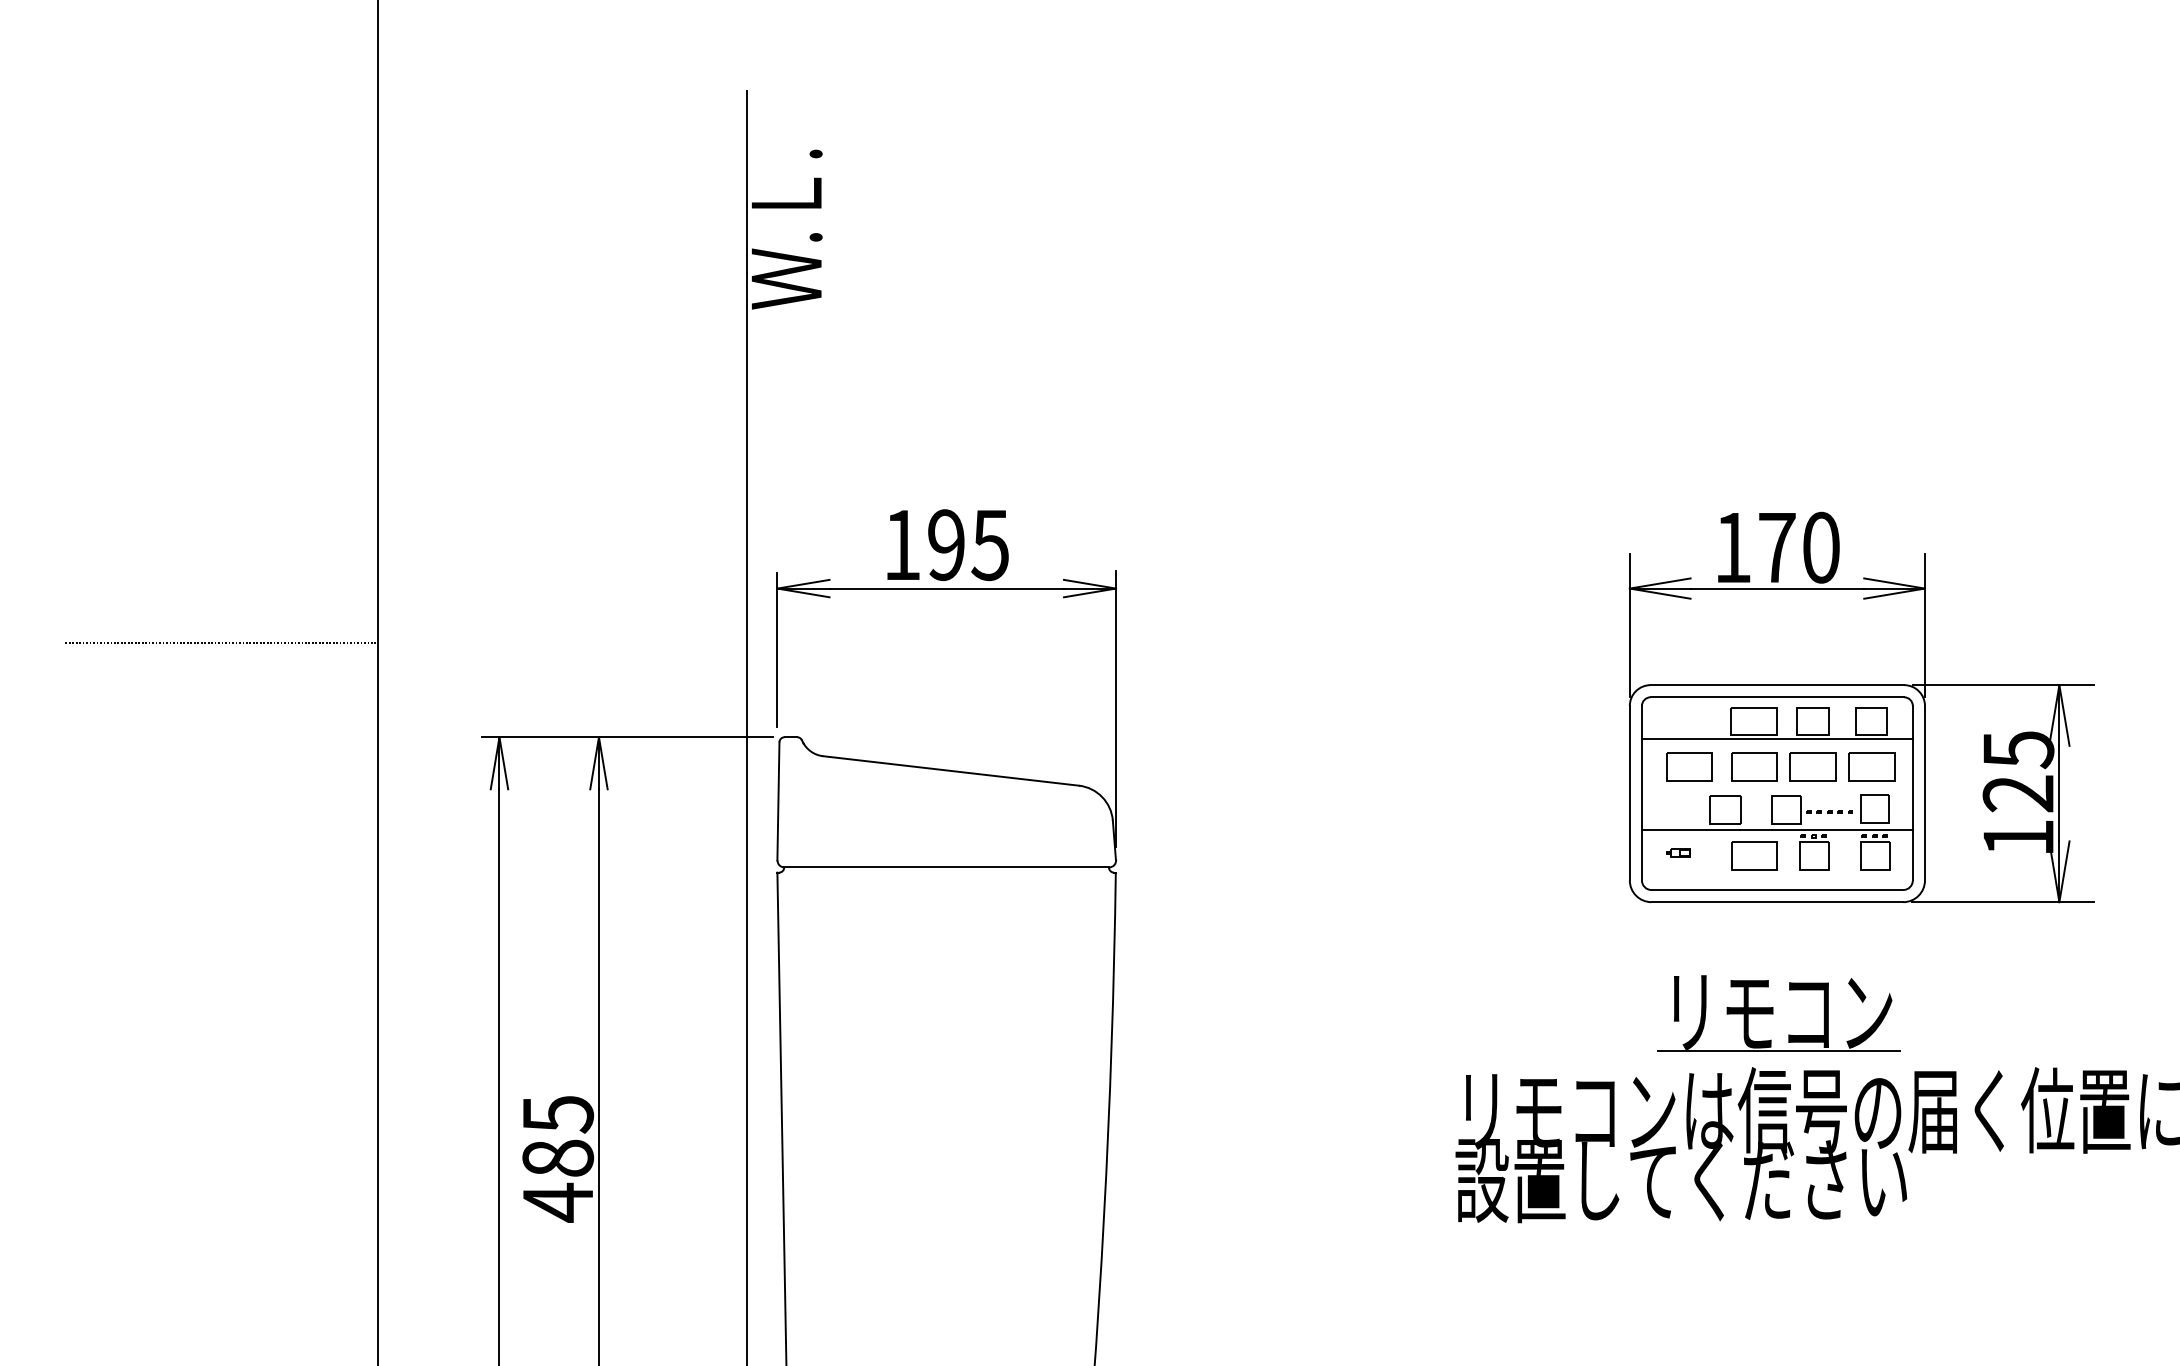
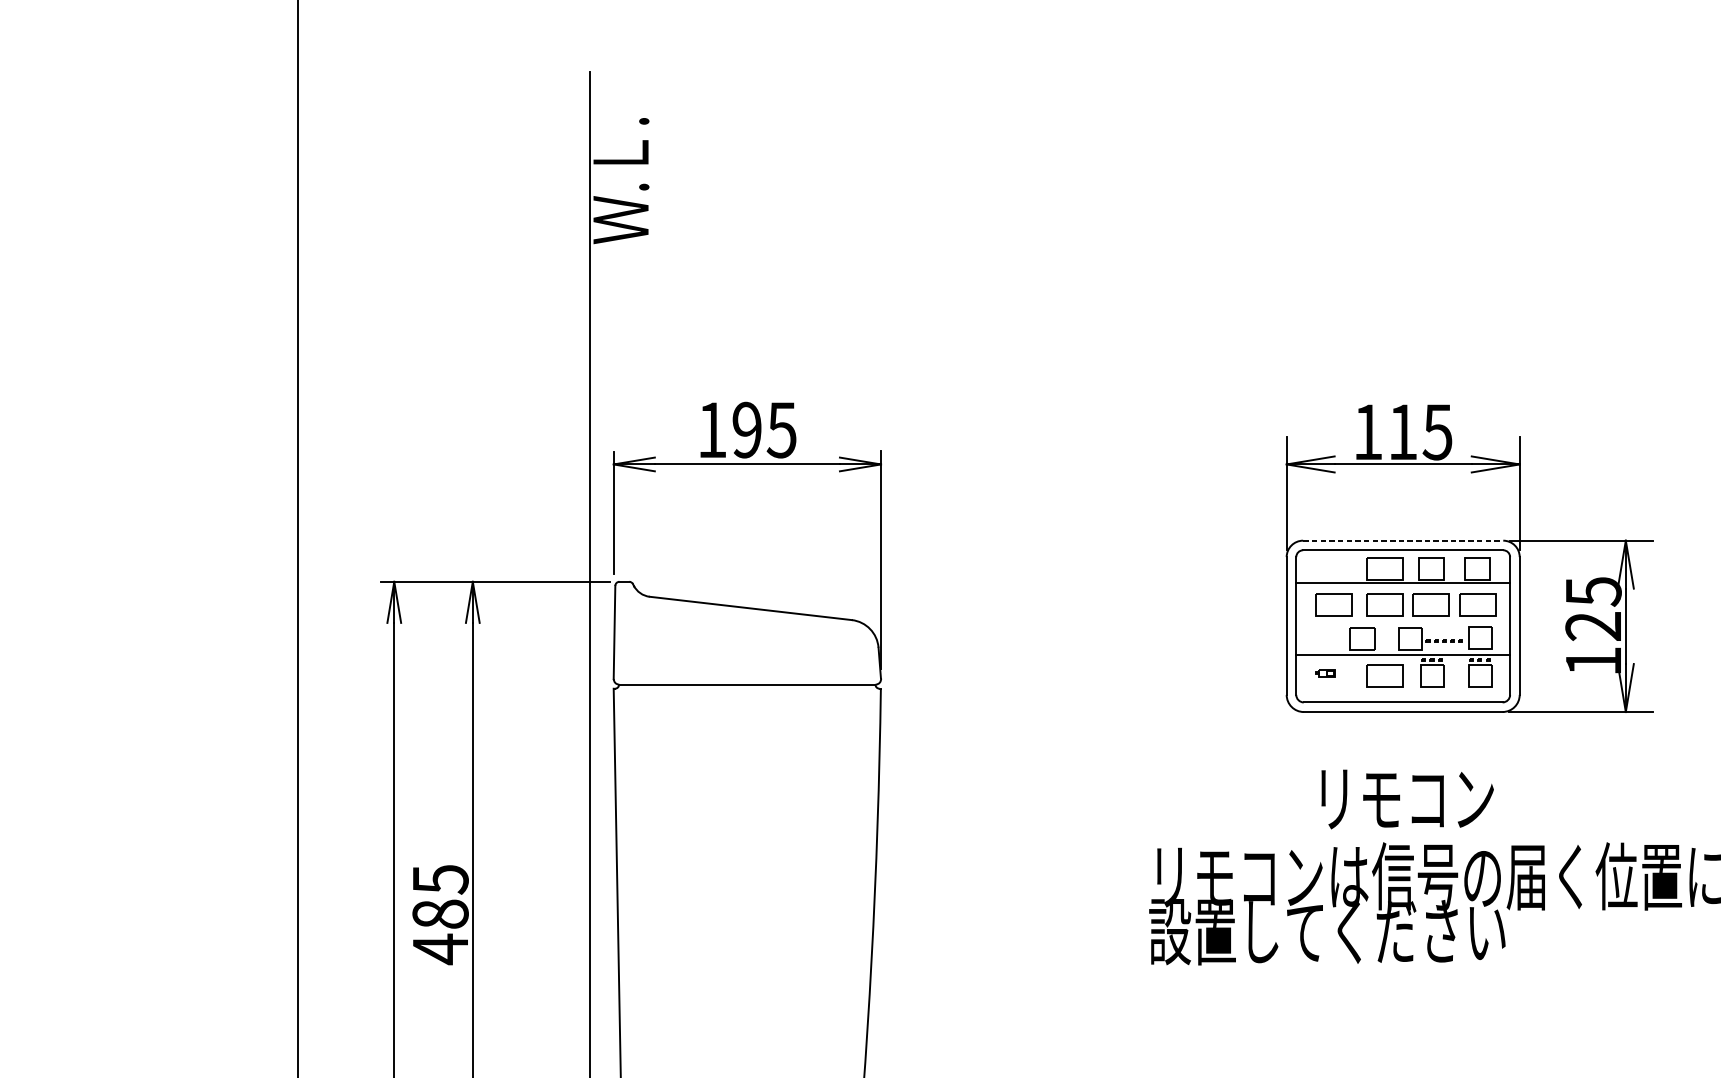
text: (1799, 547) -> (1420, 432), 170 -> 115
line: (221, 643) -> (174, 507), removed
line: (1777, 685) -> (1403, 540), solid -> dashed
line: (1778, 1051) -> (1404, 829), removed

